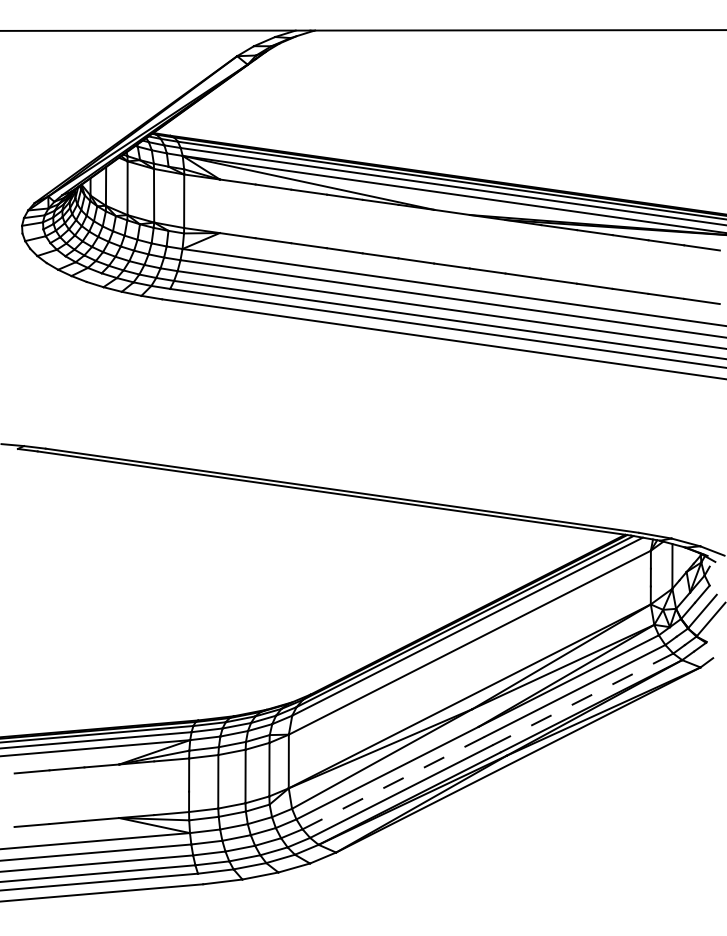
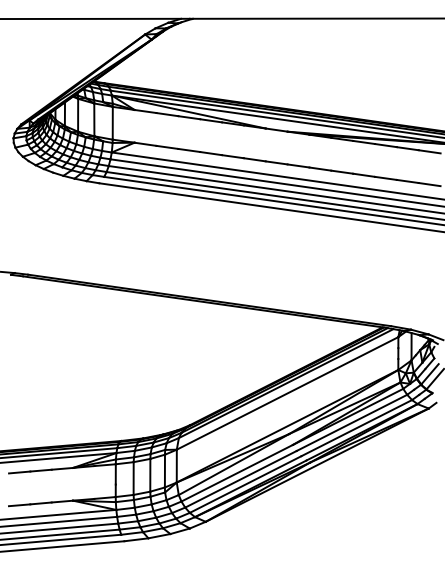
line: (582, 700) -> (356, 428), dashed -> solid
line: (392, 783) -> (240, 479), dashed -> solid

